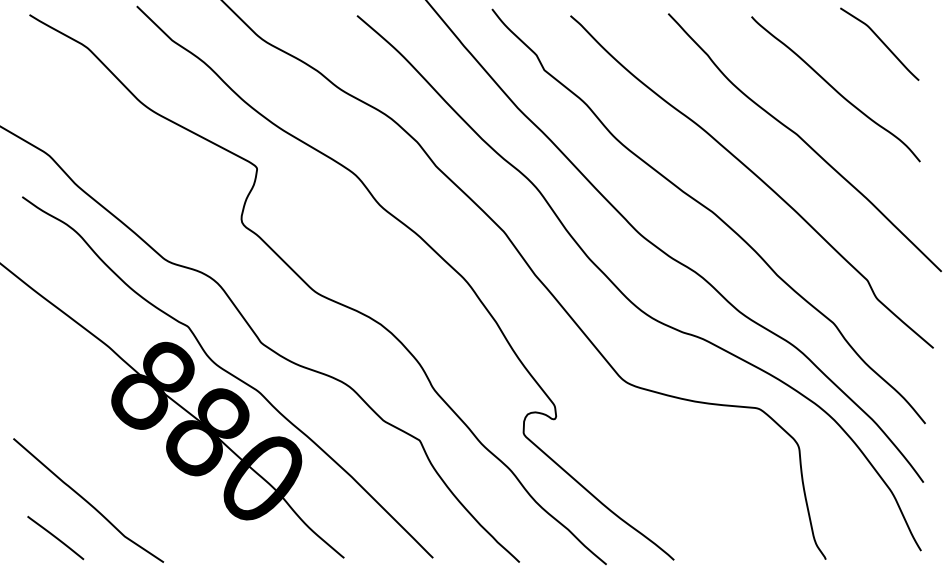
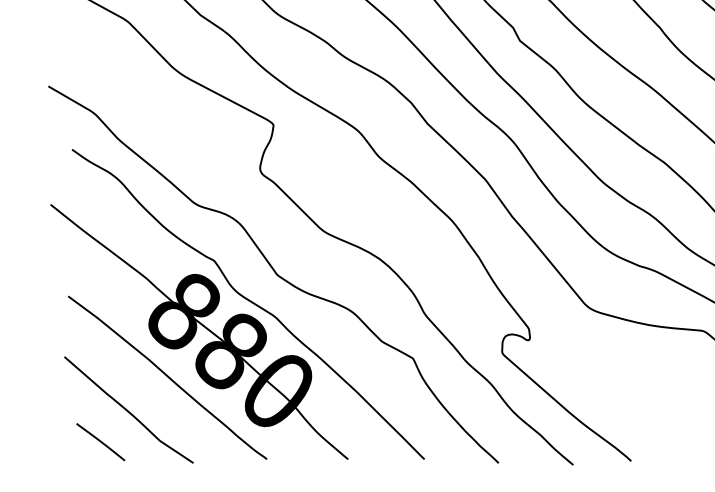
curve: (133, 462) -> (167, 377), added

